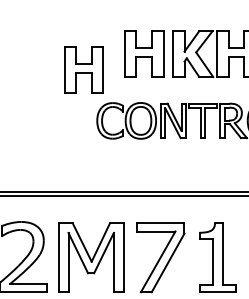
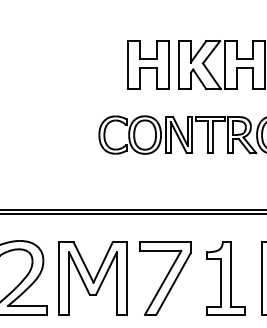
part: (84, 69) -> (85, 81), removed

